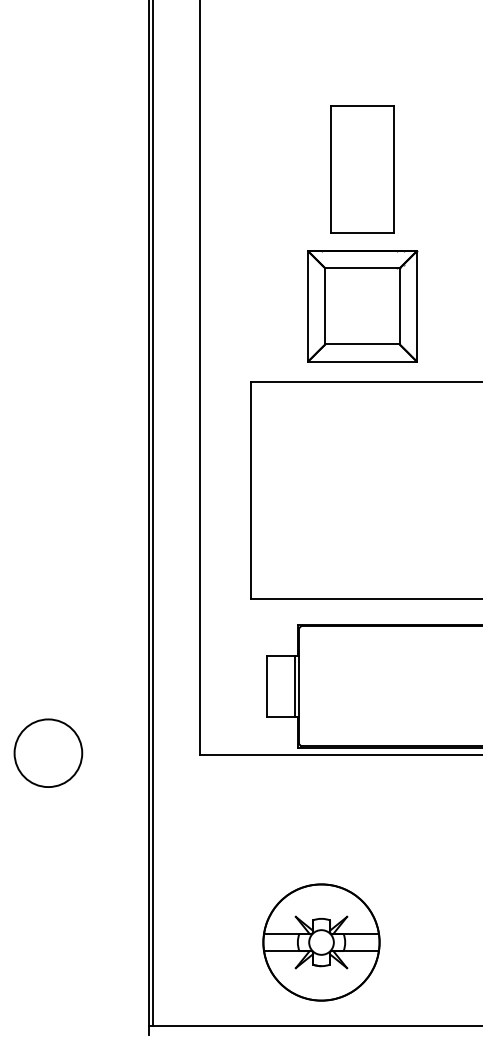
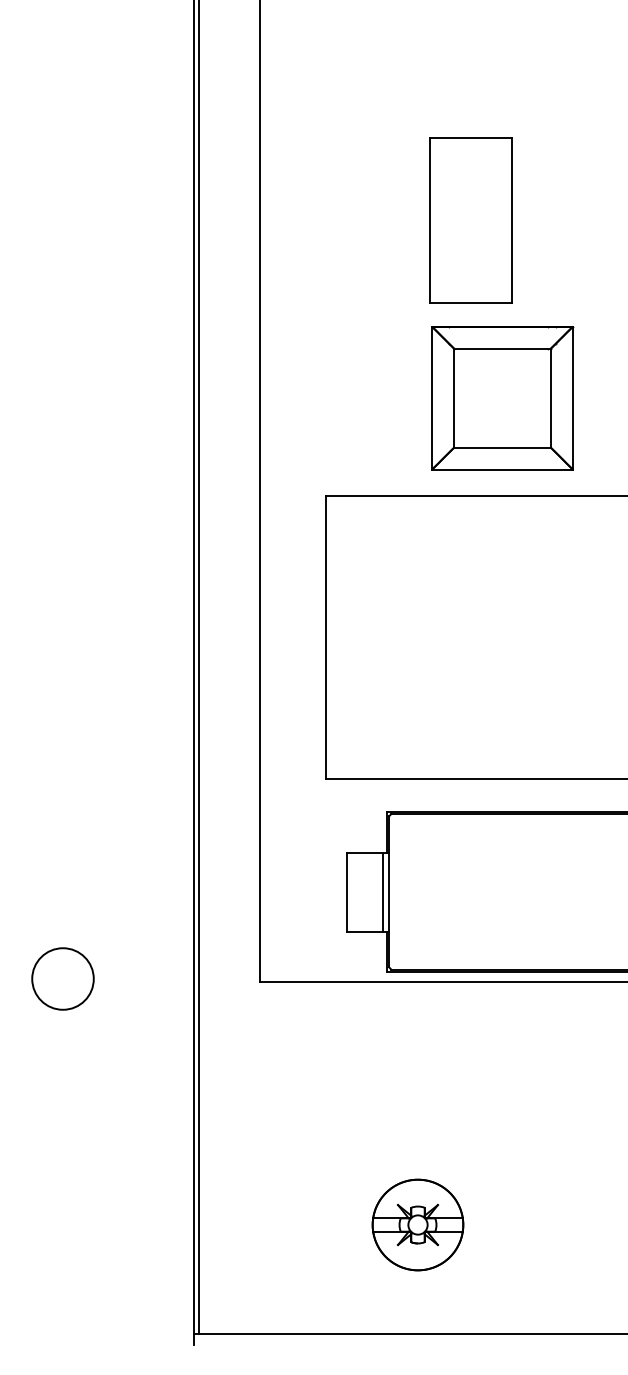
part: (362, 306) -> (502, 398), moved
circle: (48, 753) -> (63, 979), size x0.7
part: (321, 942) -> (417, 1225), size x0.6

